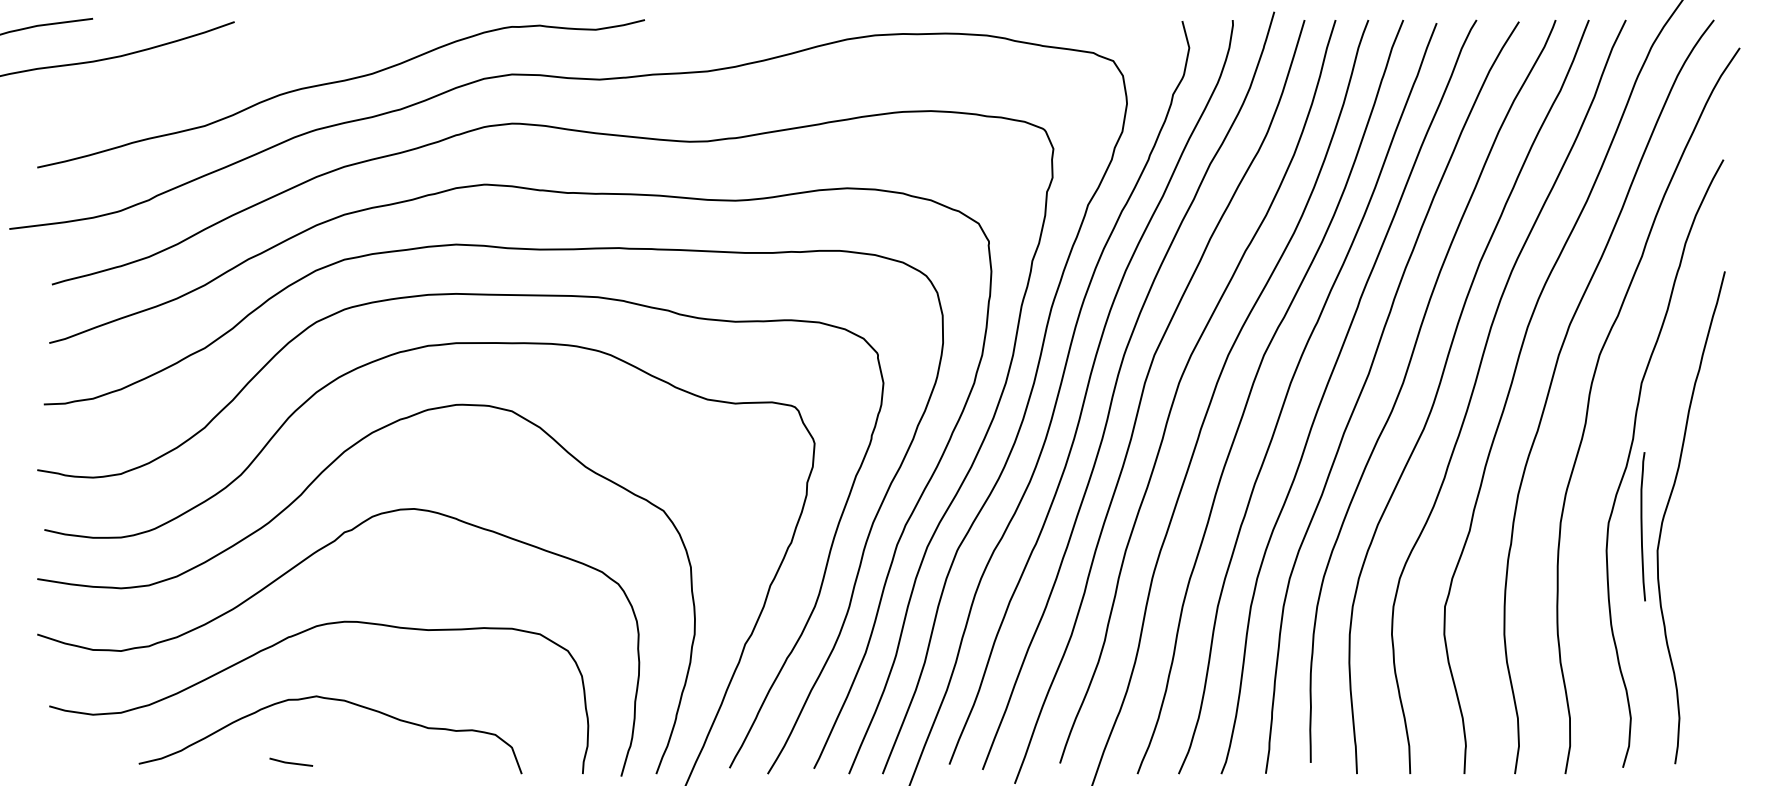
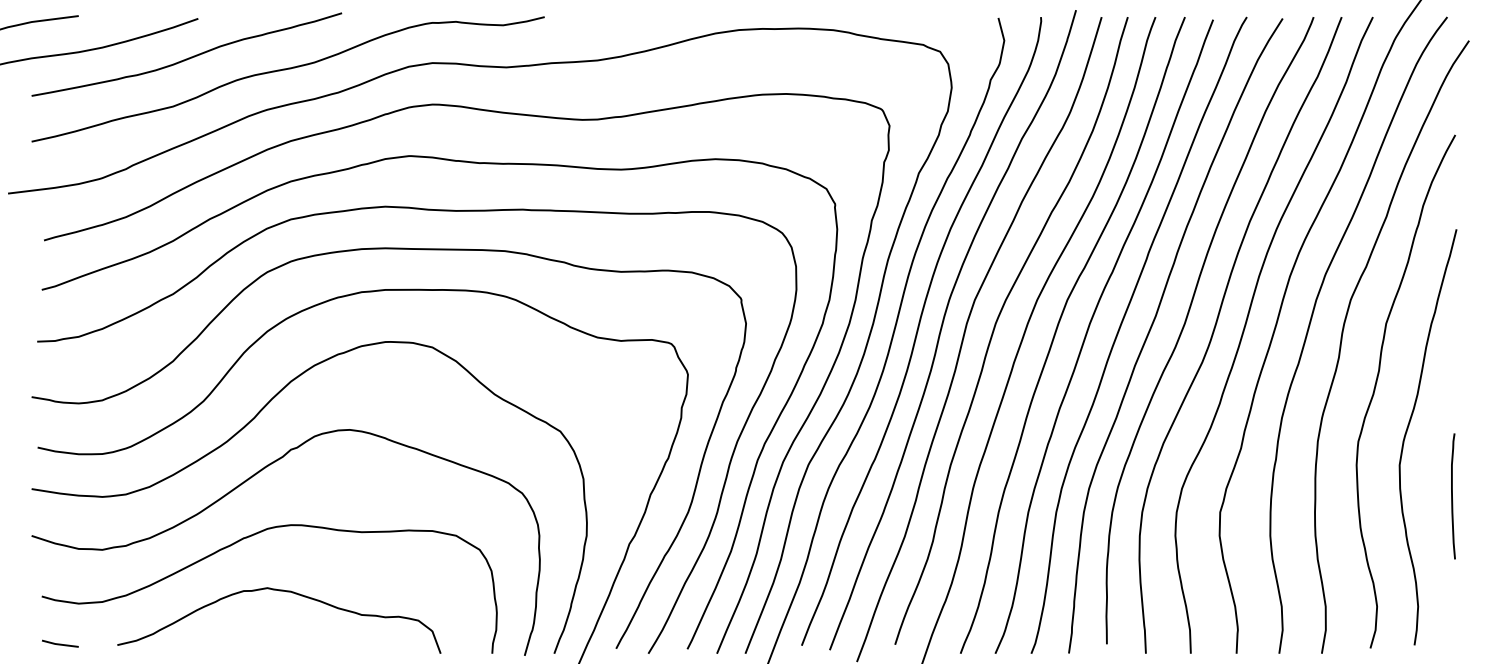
curve: (222, 68) -> (188, 58), added
curve: (1642, 526) -> (1452, 496), moved
line: (291, 762) -> (60, 643), moved

